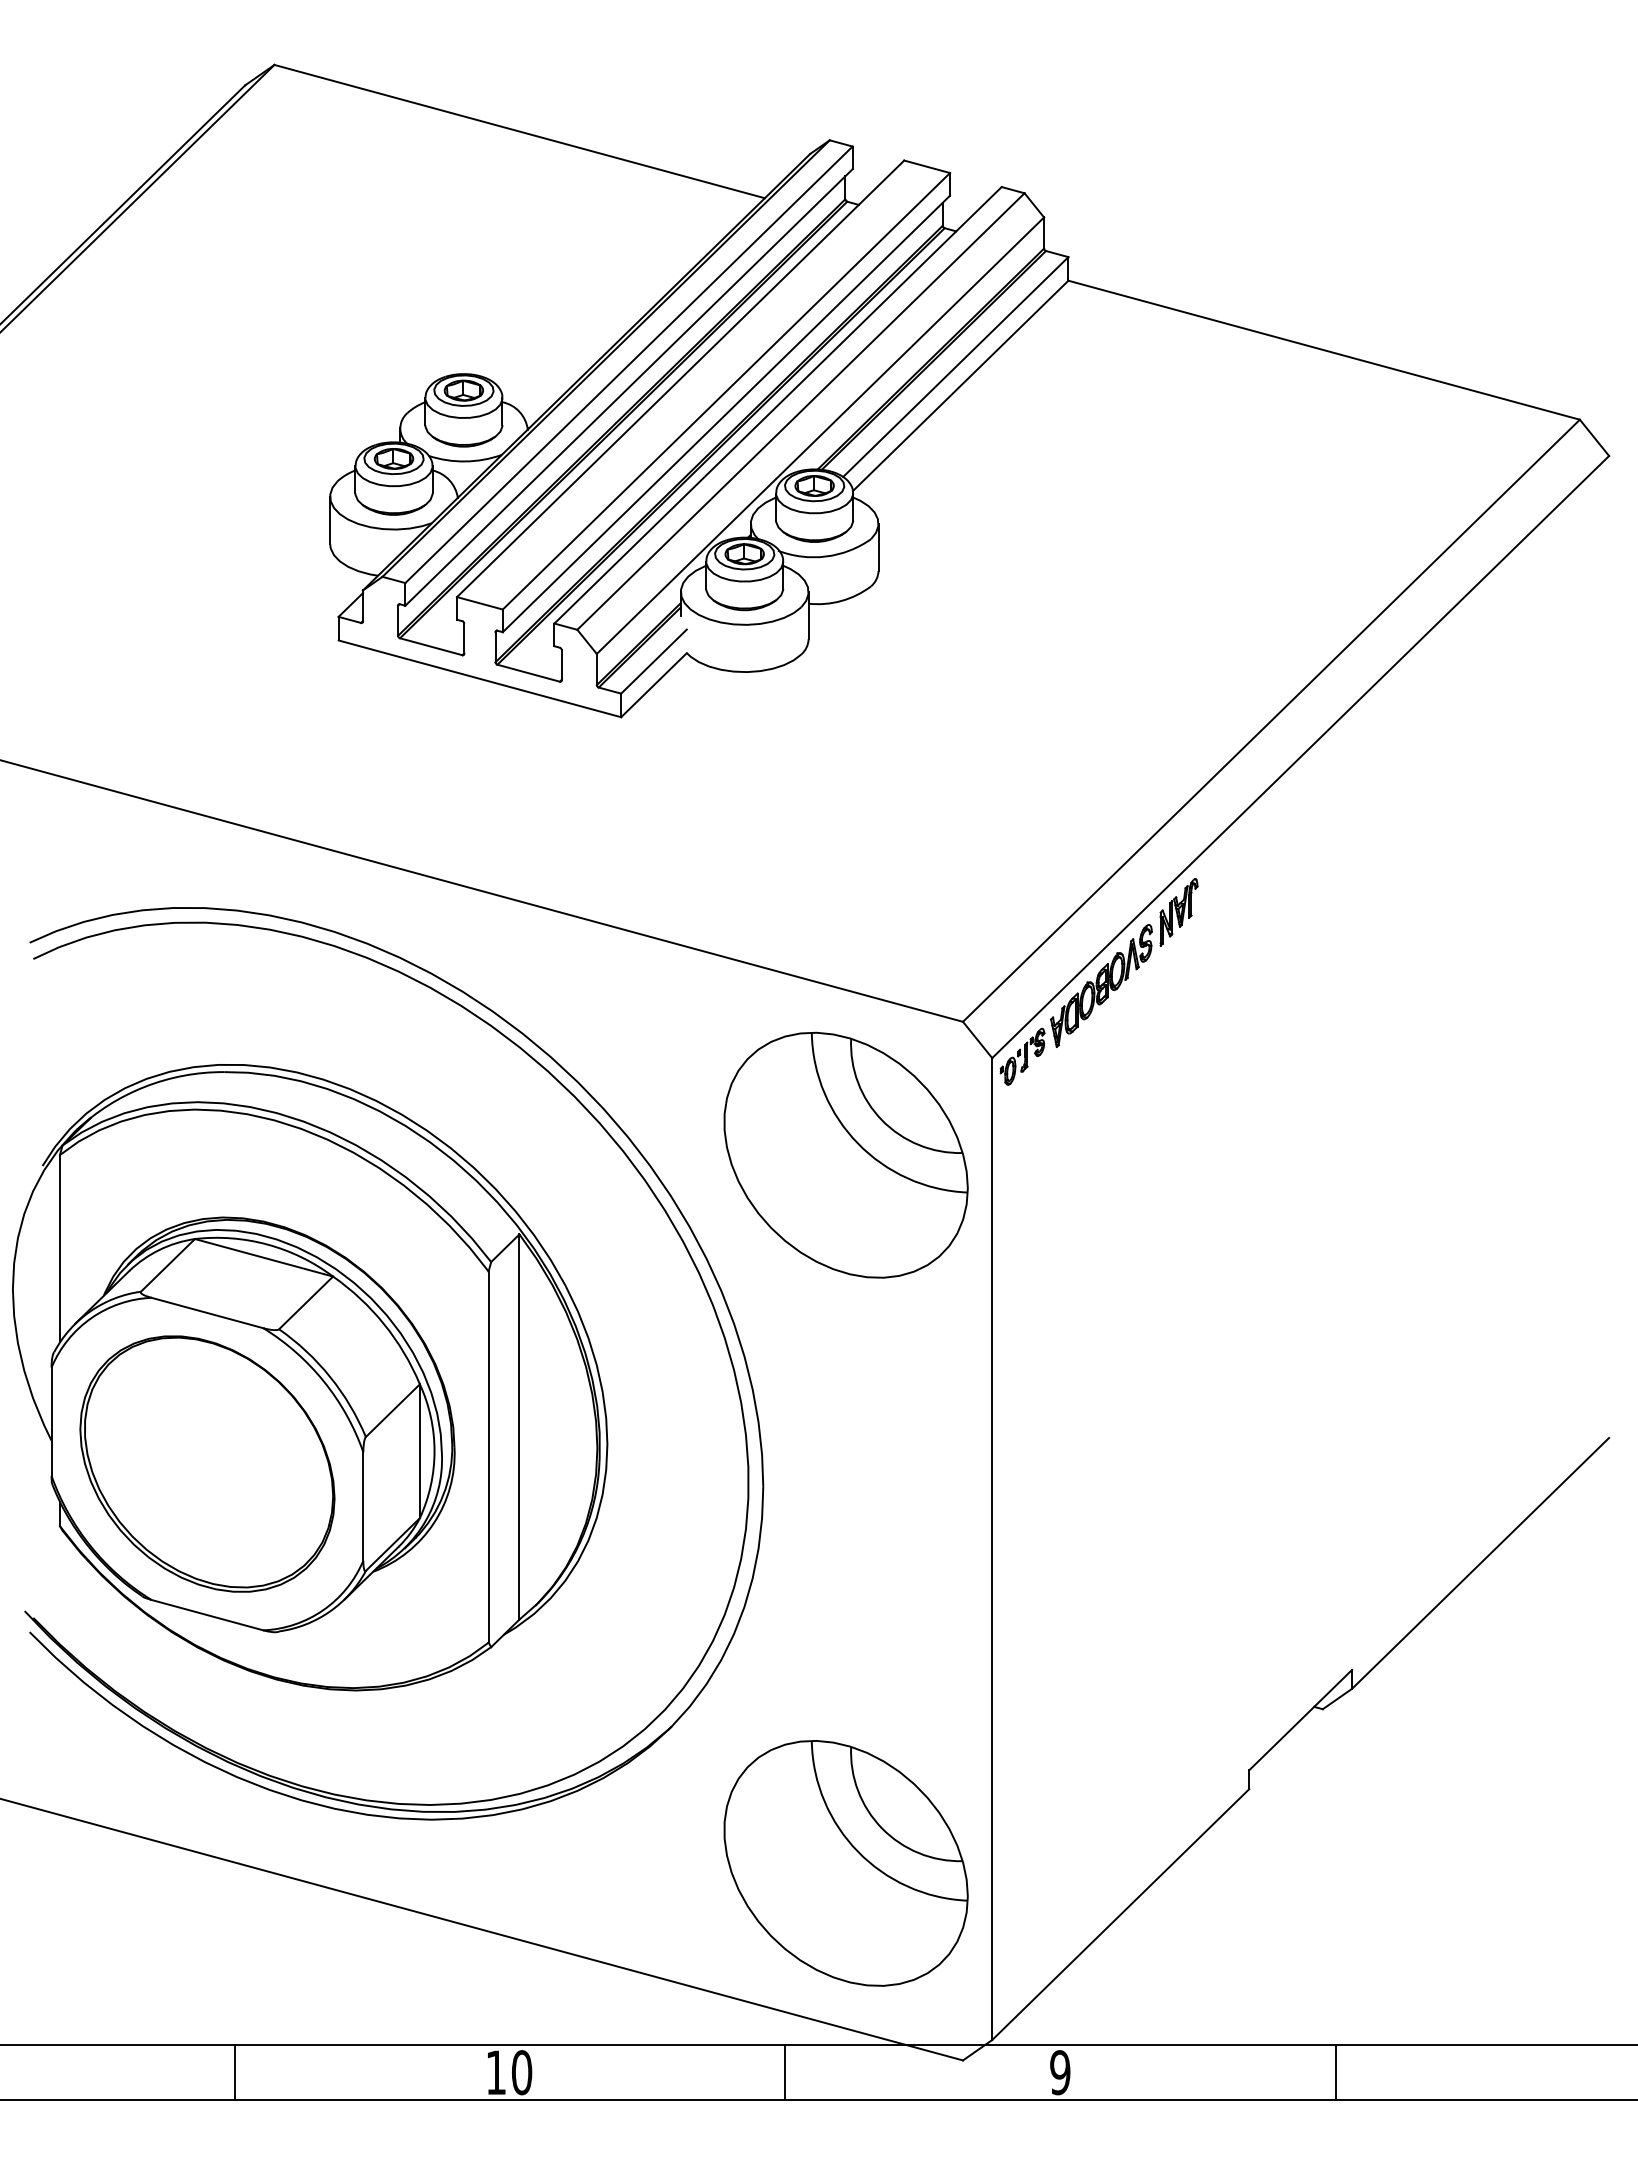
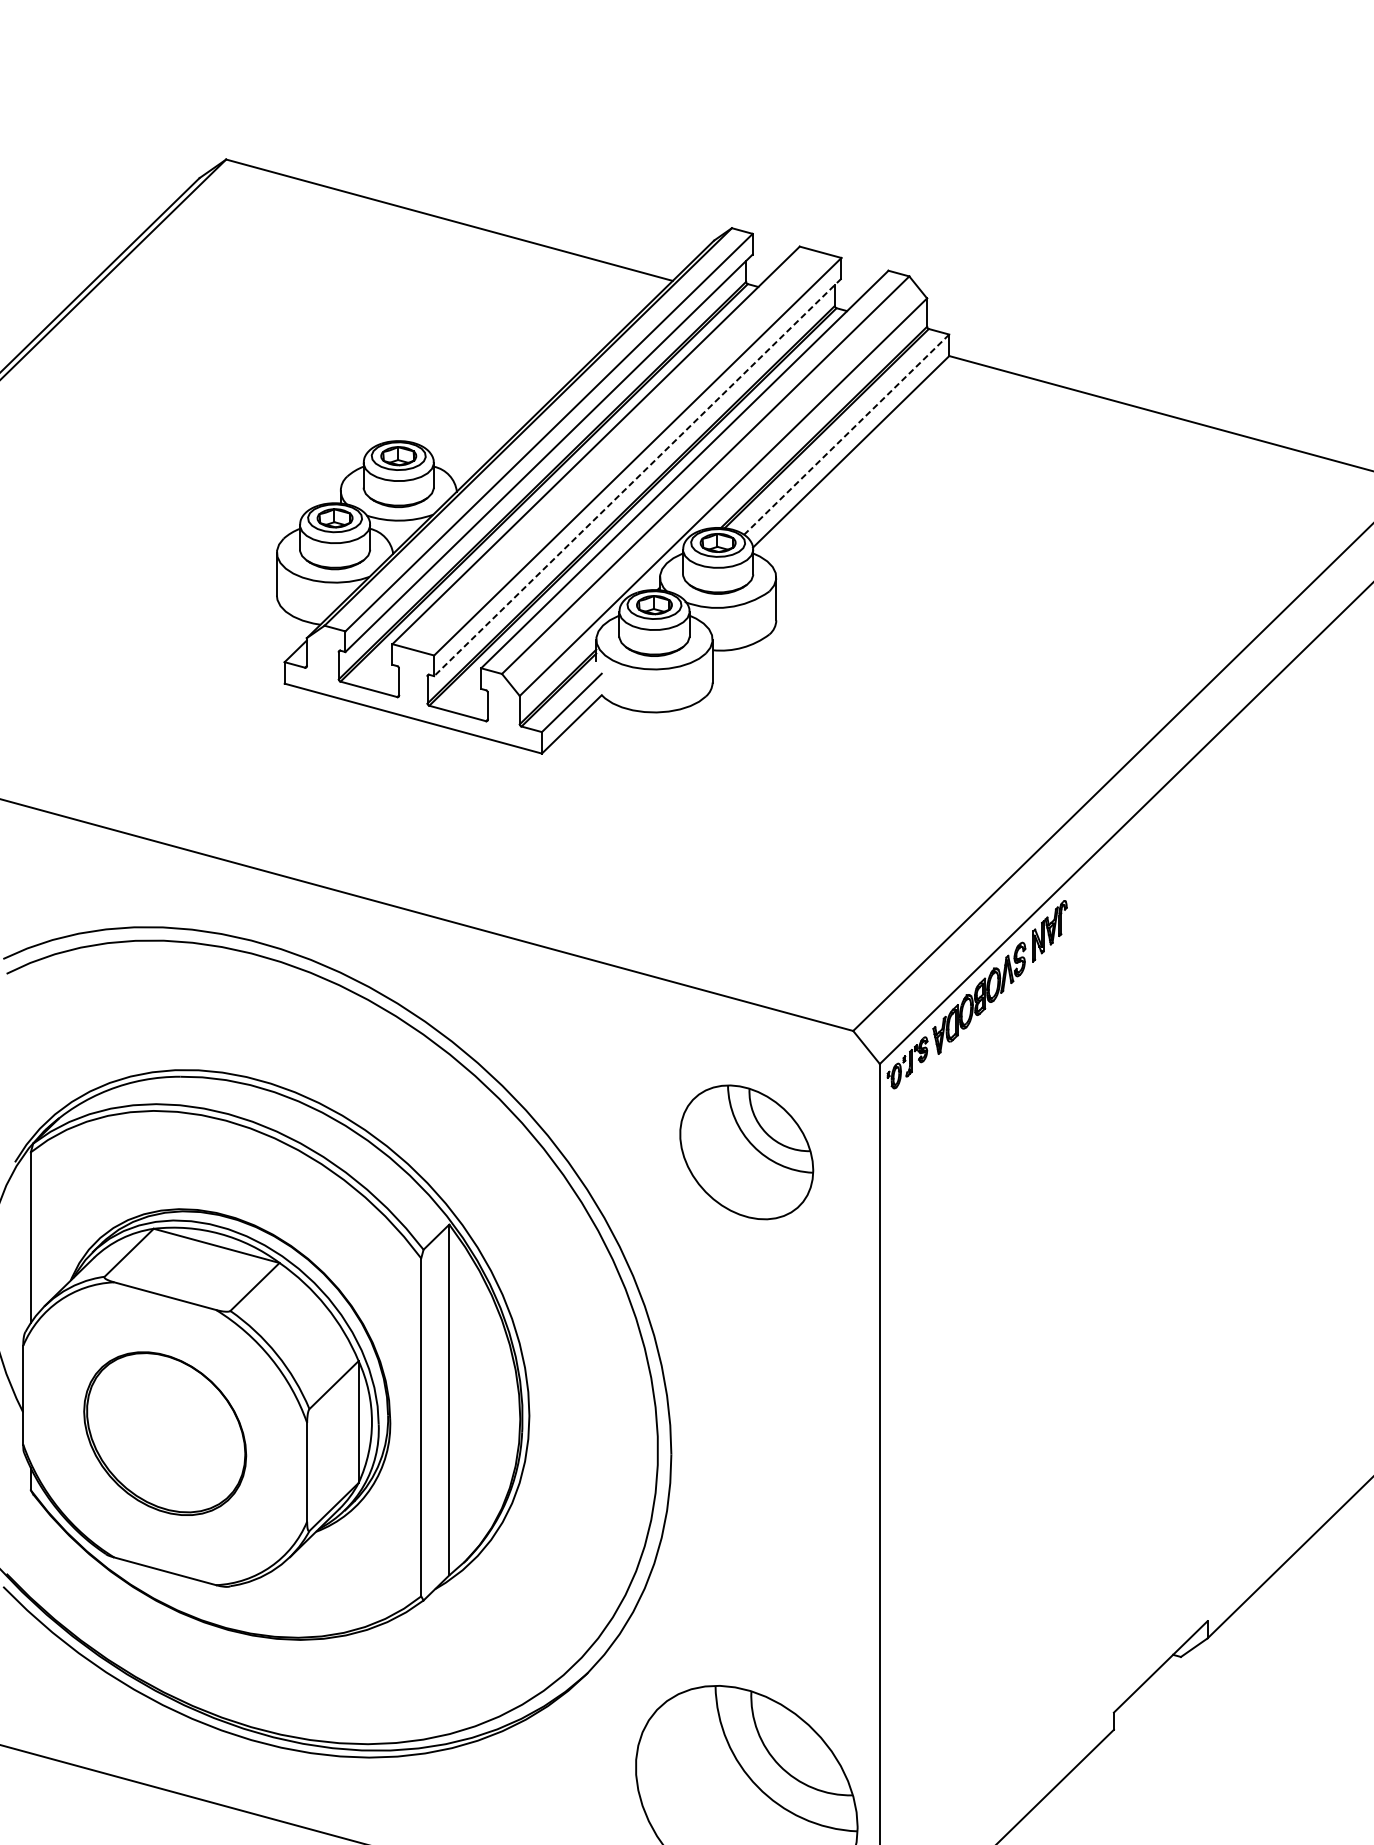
line: (955, 367) -> (846, 435), solid -> dashed
line: (726, 414) -> (637, 477), solid -> dashed
part: (845, 1154) -> (746, 1151), size x0.6
part: (207, 1463) -> (165, 1433), size x0.7

